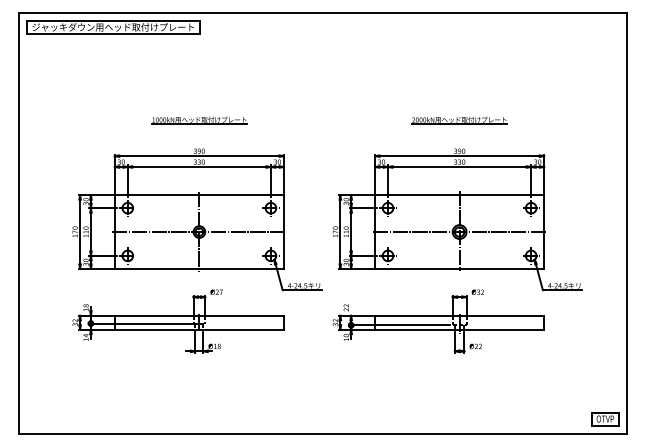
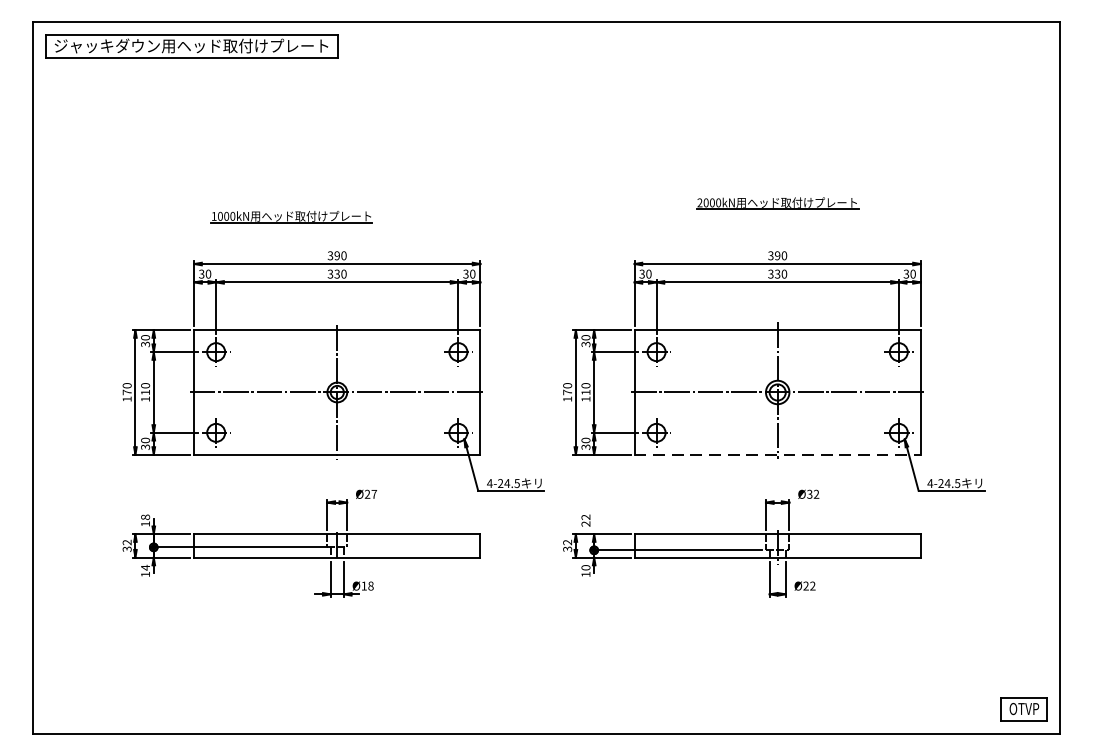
part: (199, 120) -> (291, 217), moved
line: (459, 268) -> (777, 454), solid -> dashed

